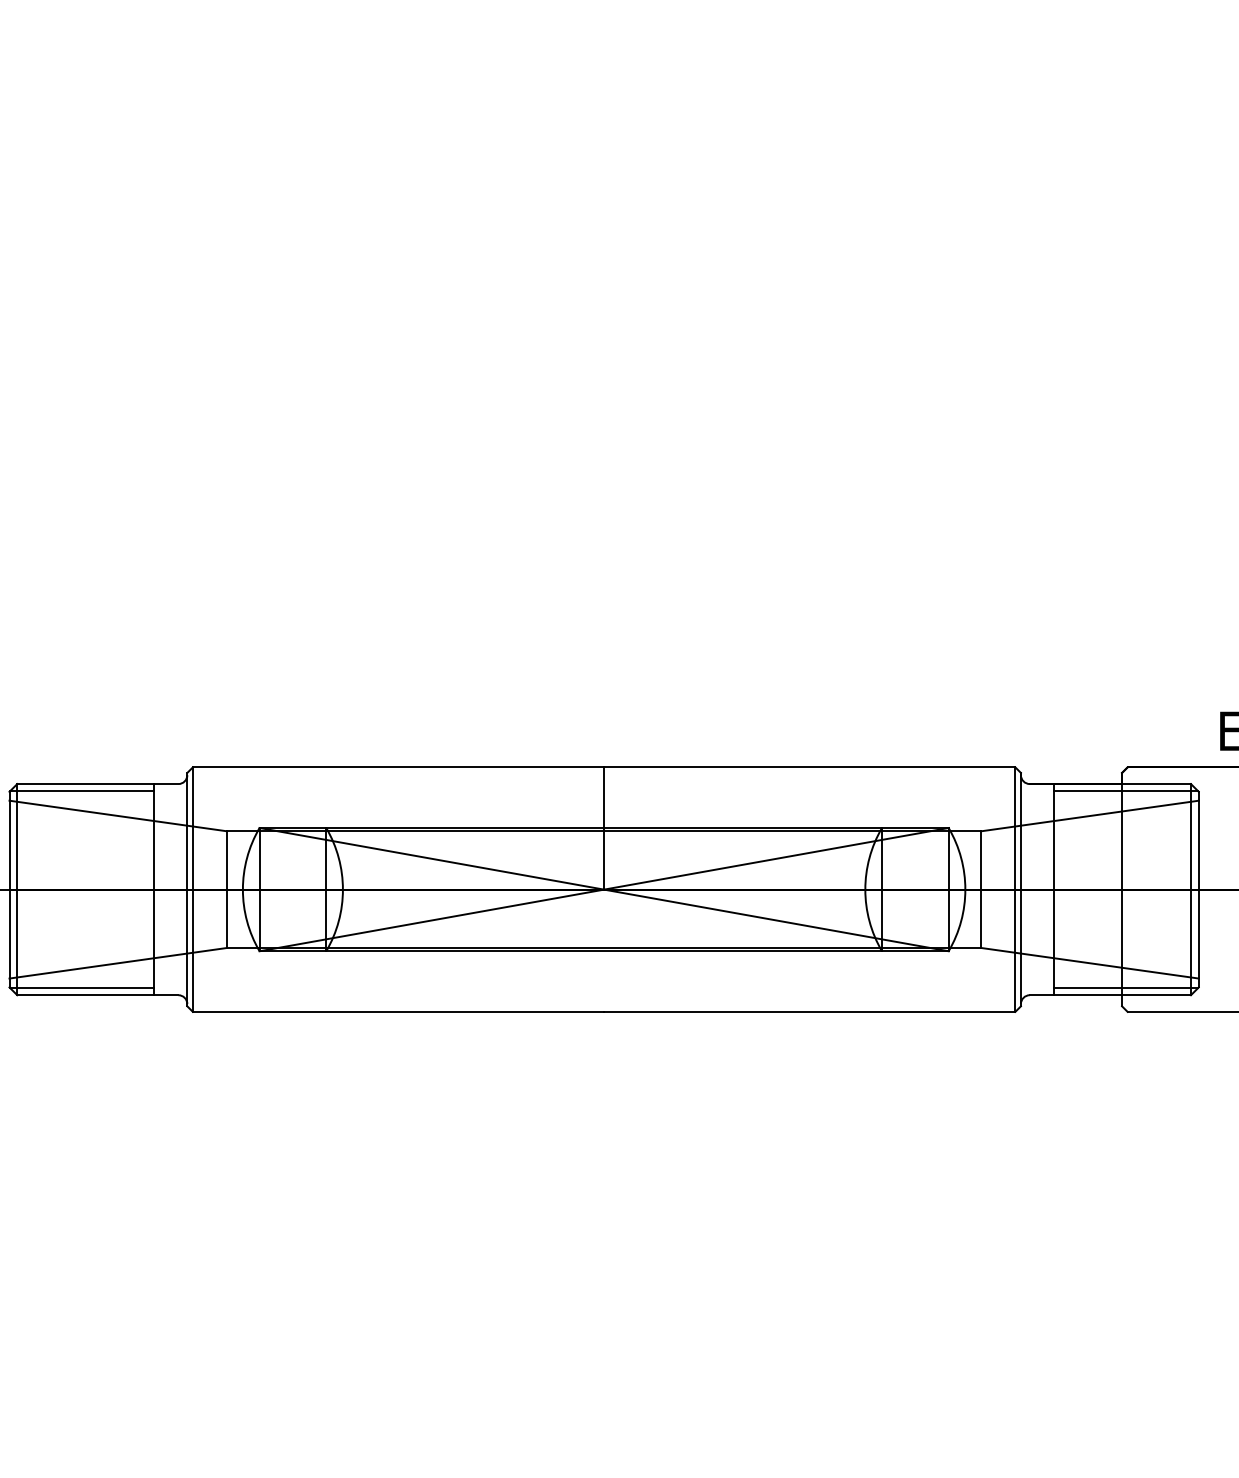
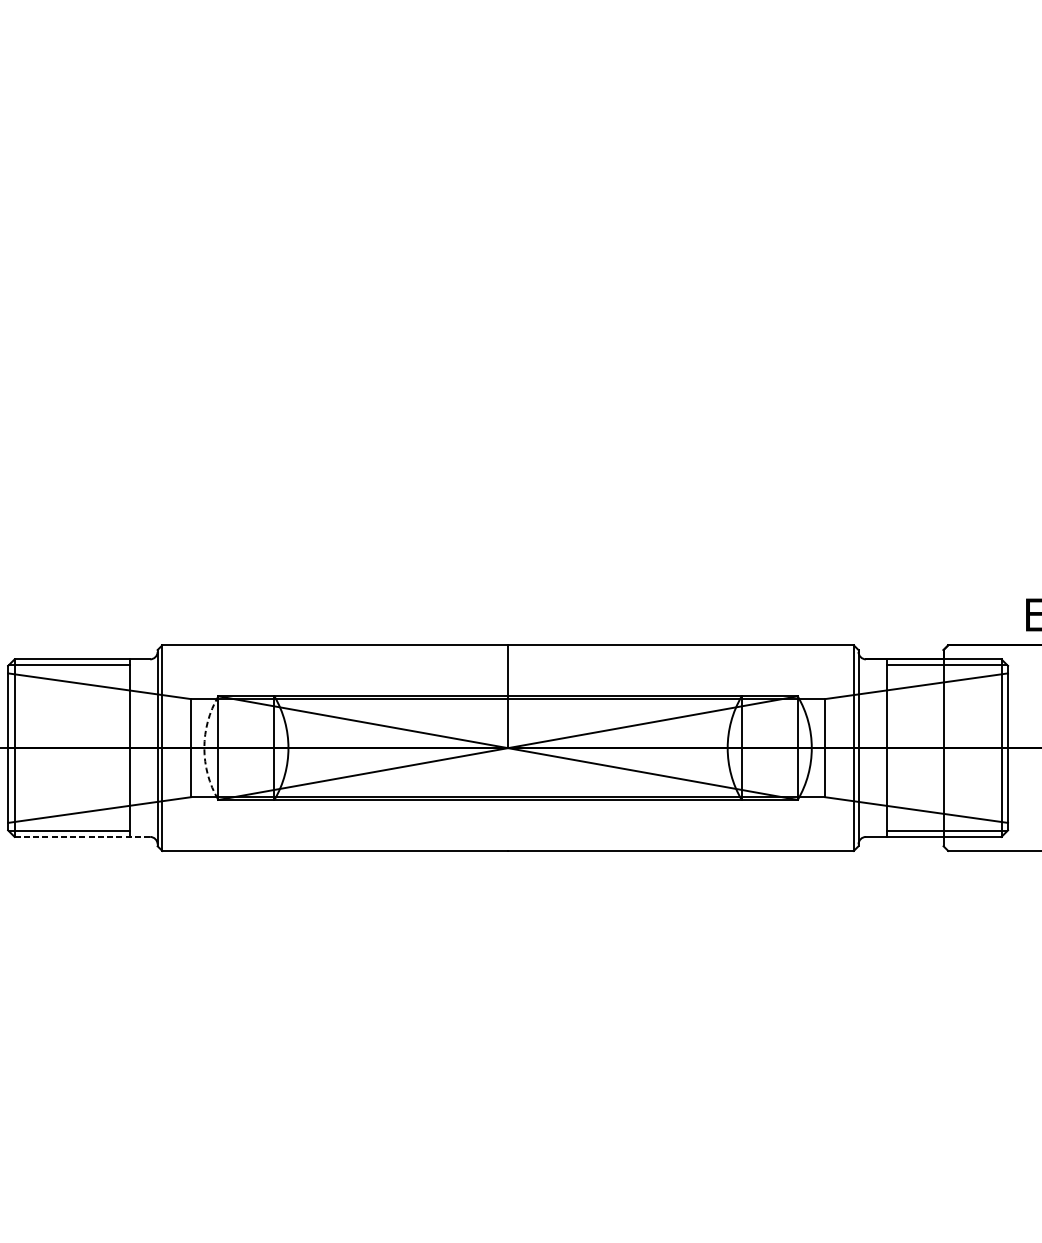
arc: (242, 889) -> (204, 748), solid -> dashed
line: (97, 995) -> (82, 837), solid -> dashed

